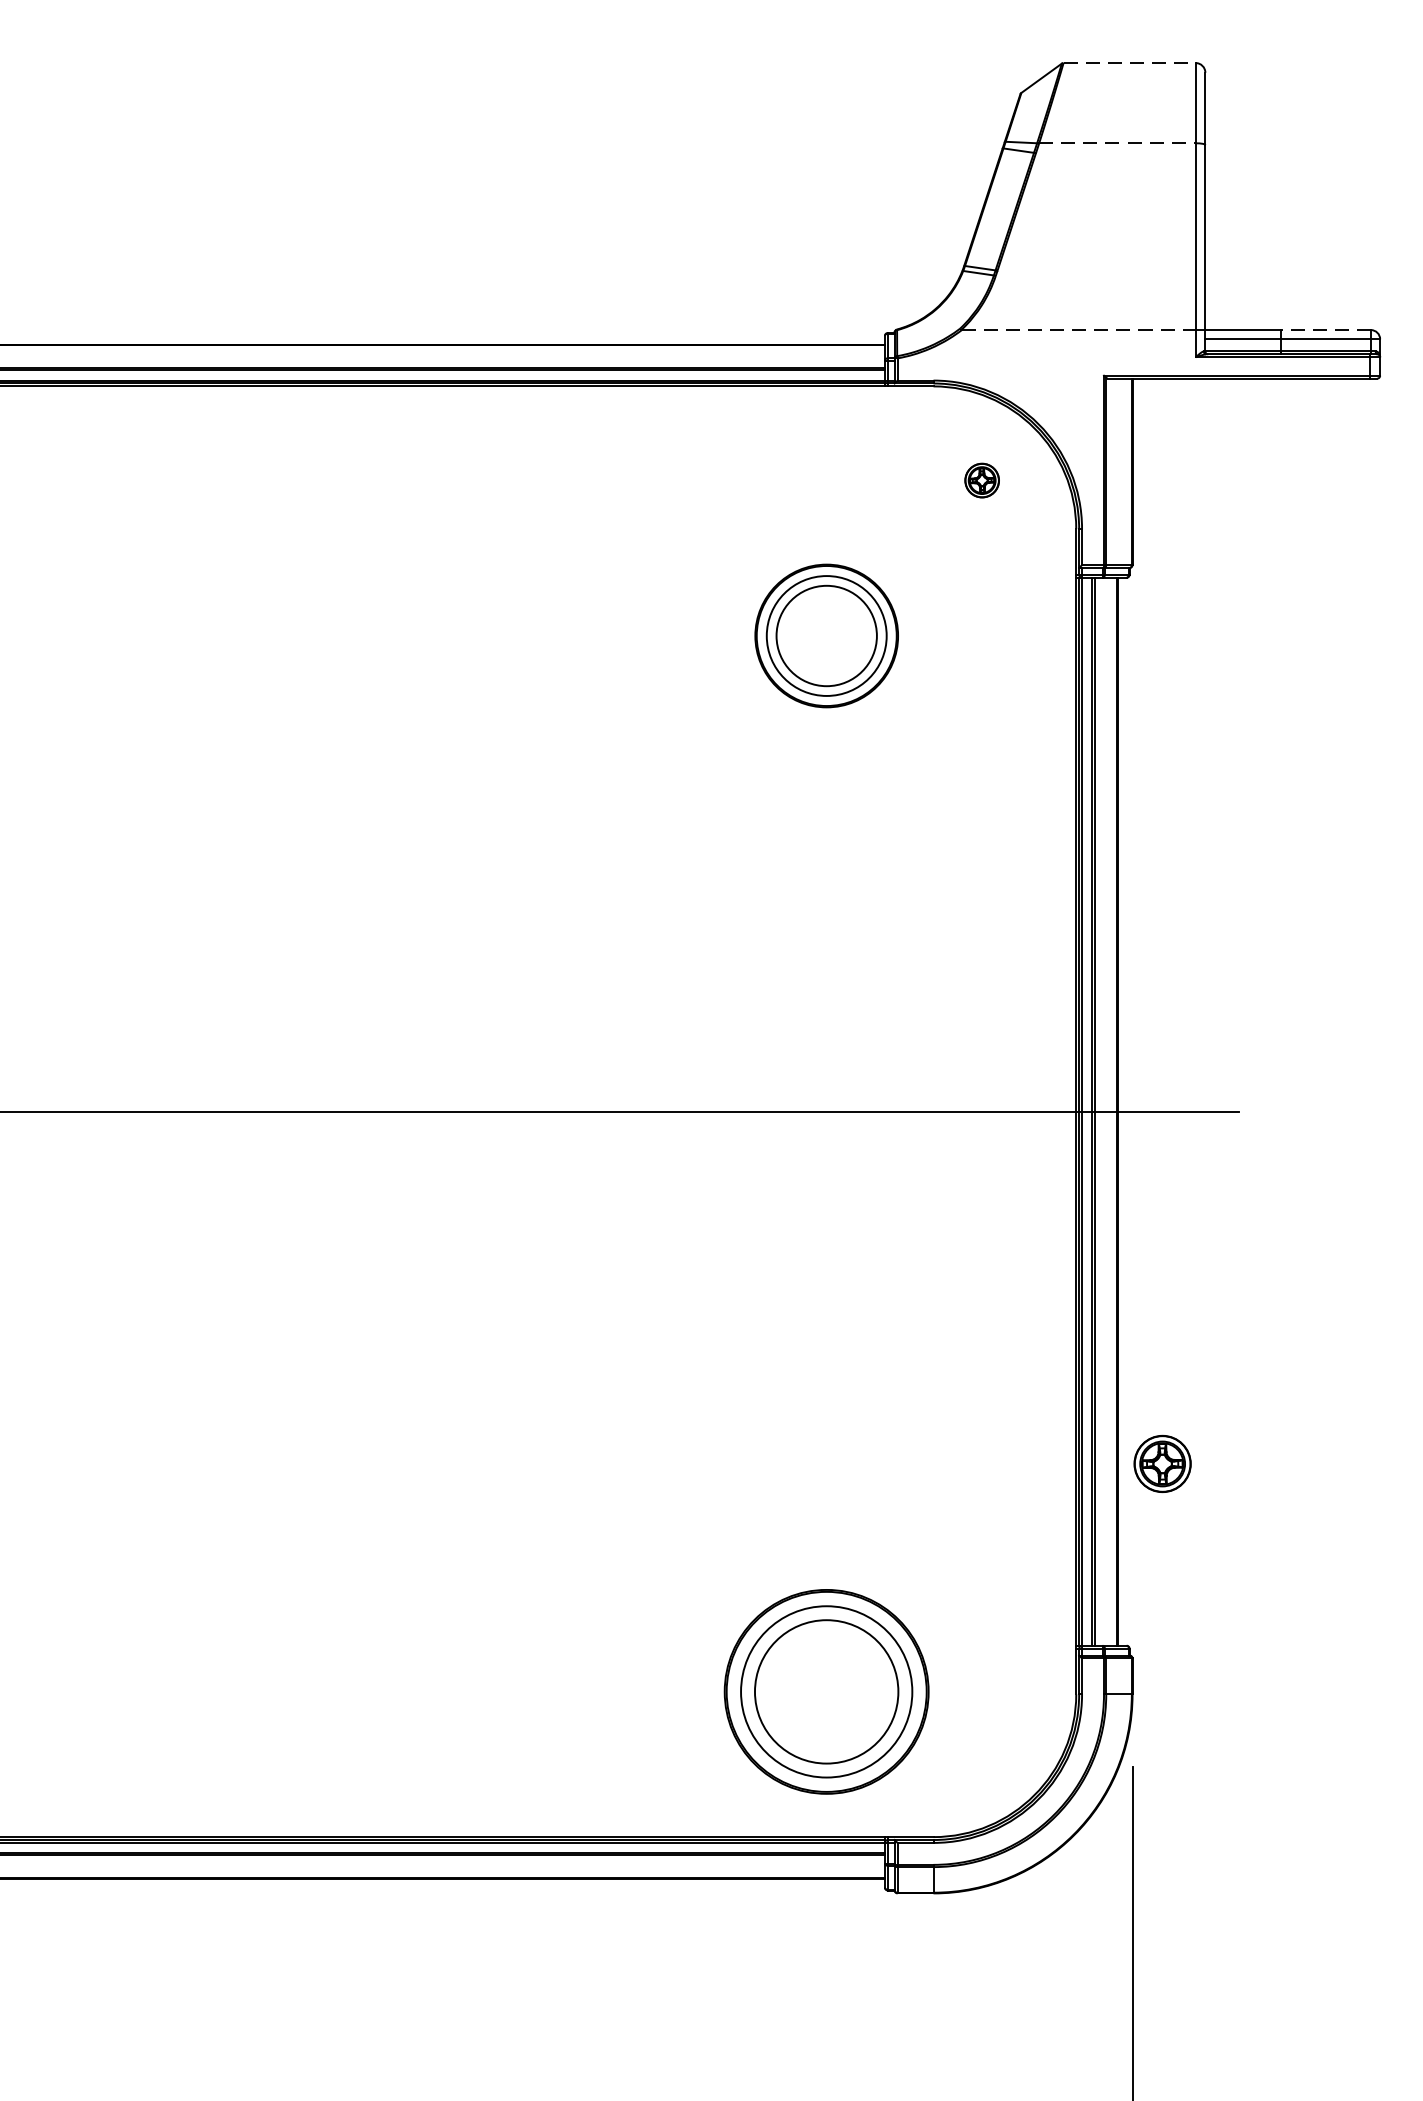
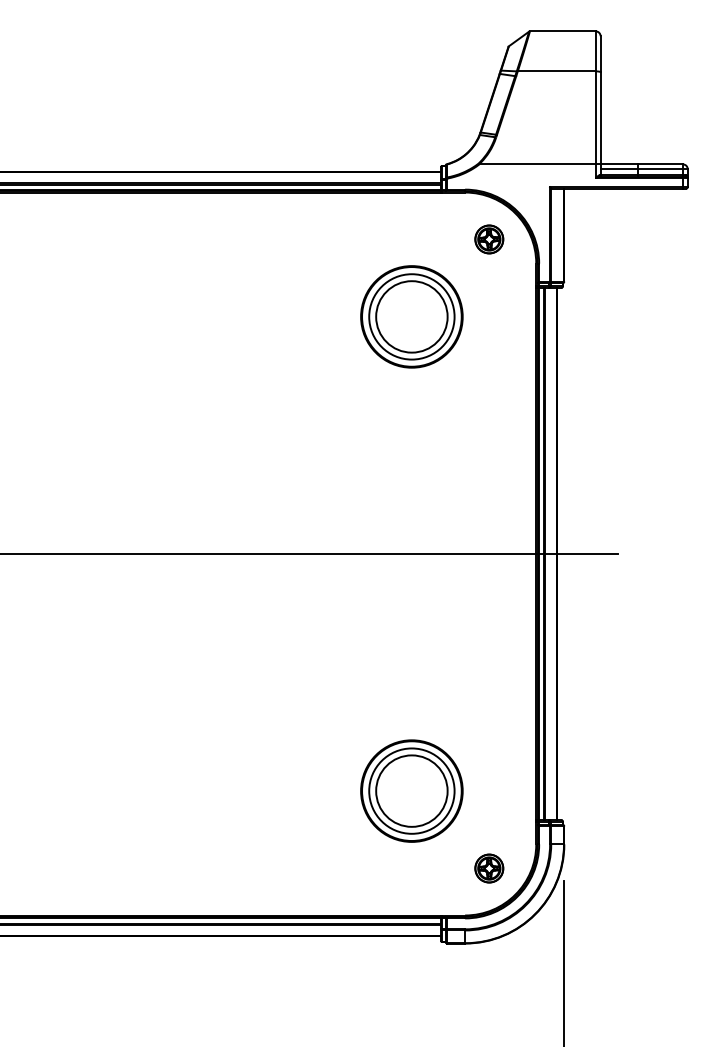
line: (1128, 63) -> (562, 31), dashed -> solid
line: (1116, 143) -> (556, 71), dashed -> solid
line: (1080, 330) -> (538, 164), dashed -> solid
line: (1325, 330) -> (660, 164), dashed -> solid
part: (982, 480) -> (489, 239), size x1.67
part: (825, 635) -> (411, 316), size x1.43
part: (1162, 1463) -> (489, 868), moved
part: (825, 1690) -> (411, 790), moved

